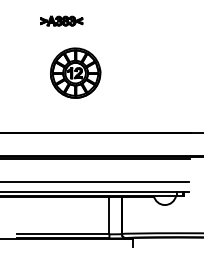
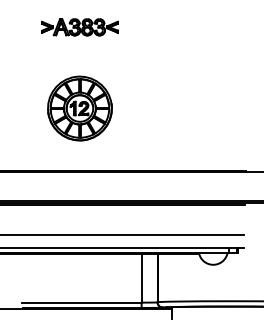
part: (61, 21) -> (79, 27), size x1.43
part: (75, 73) -> (79, 108), moved

